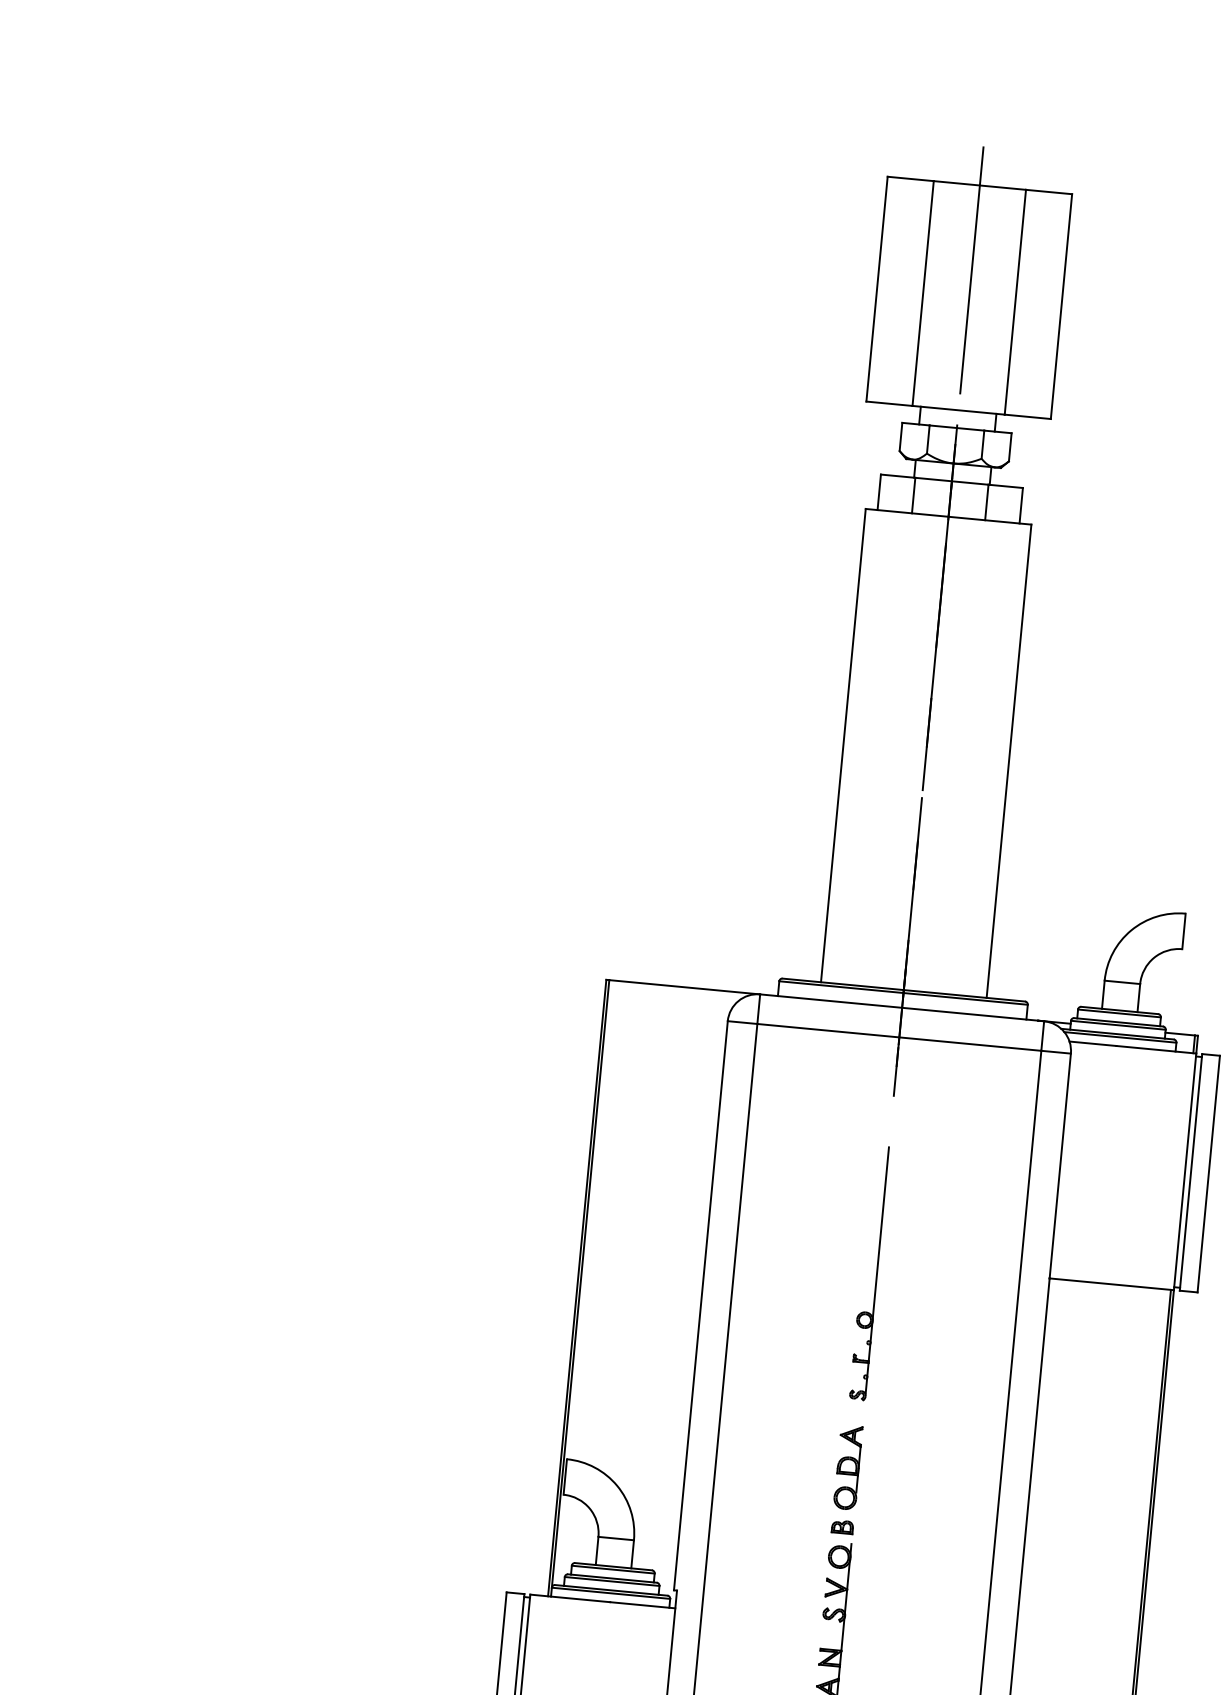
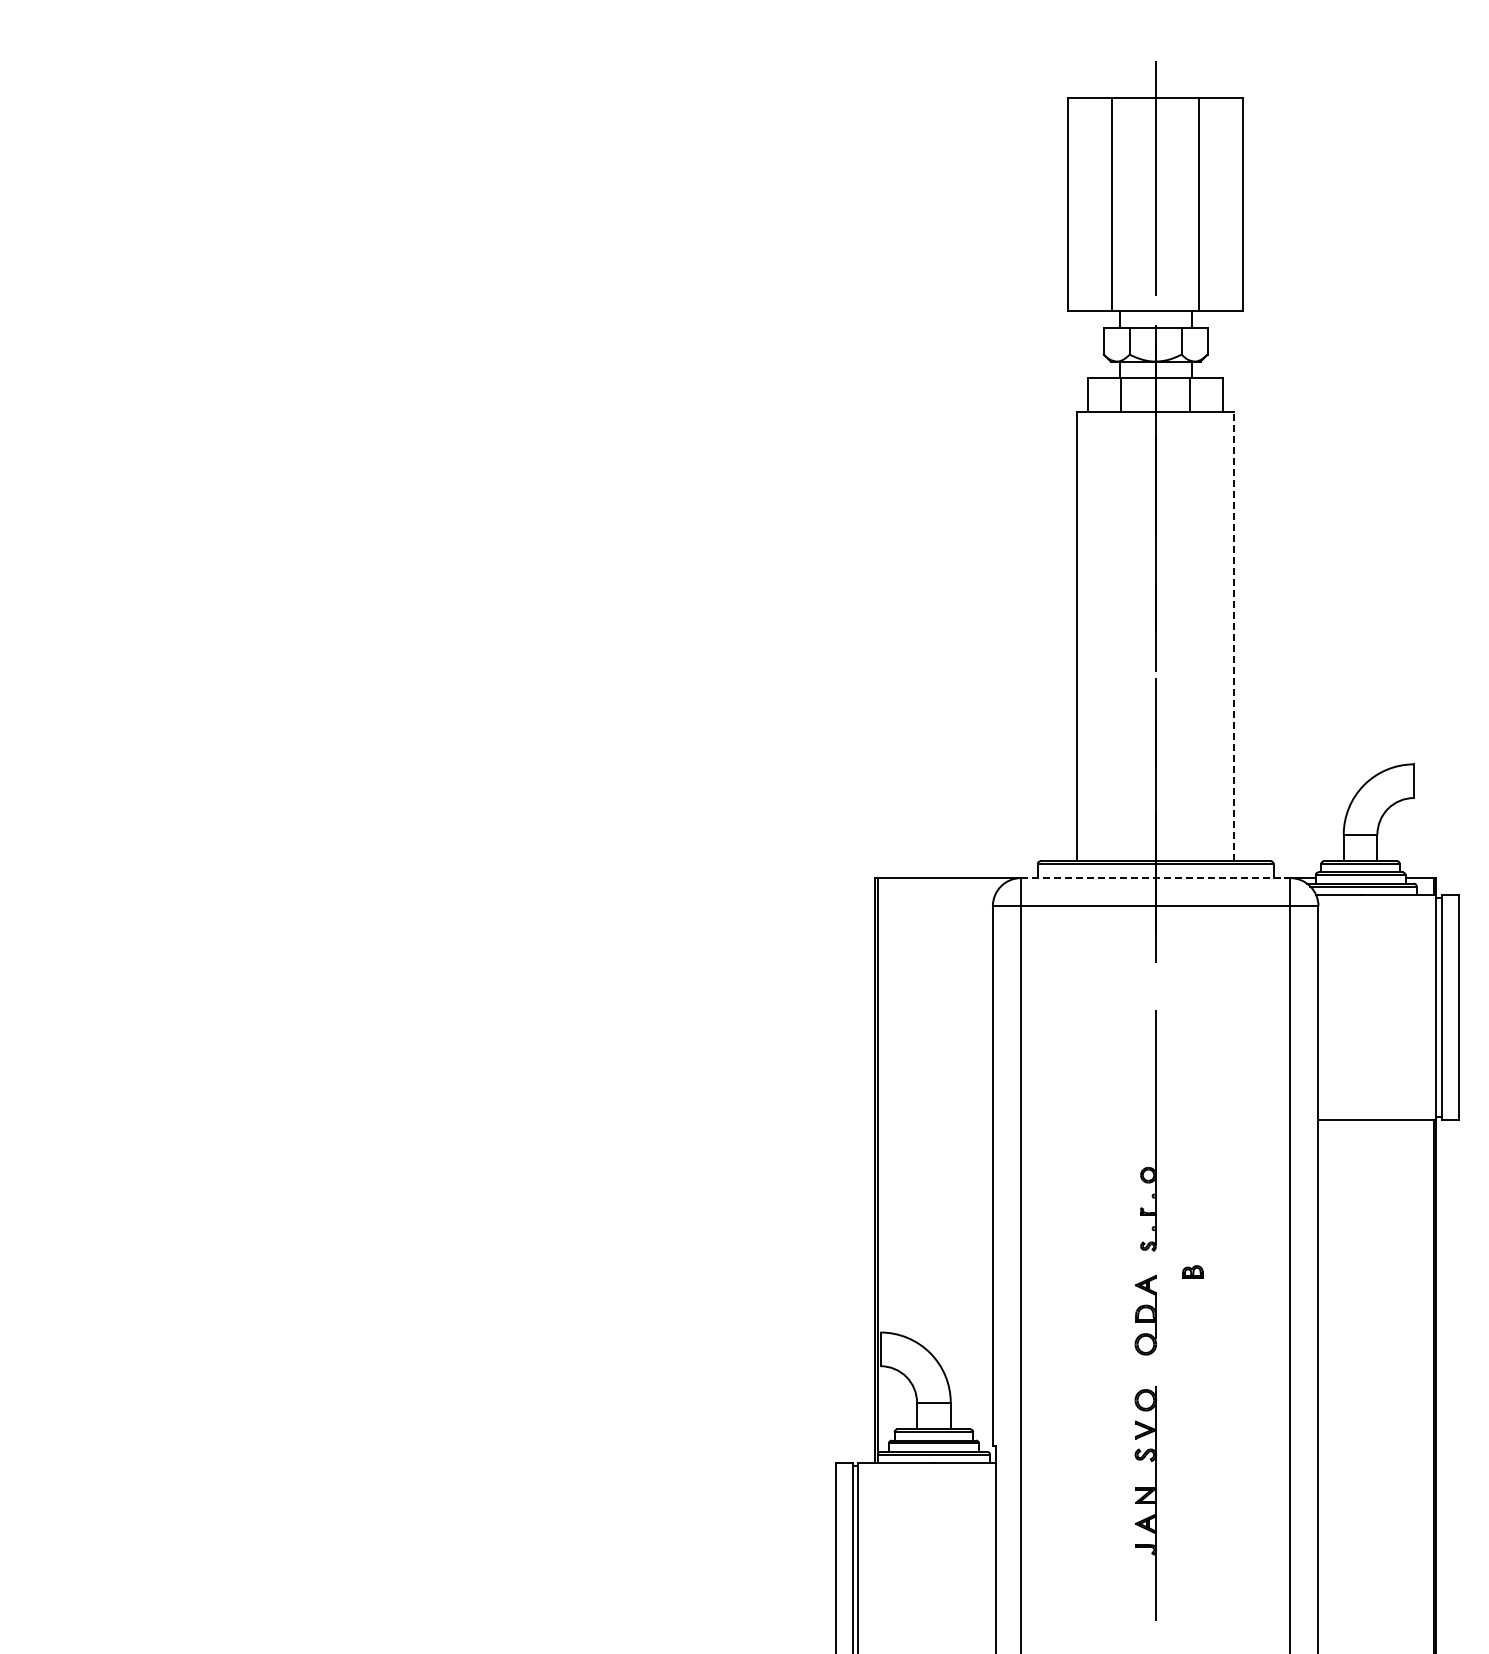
line: (1009, 761) -> (1234, 636), solid -> dashed
line: (898, 1007) -> (1152, 878), solid -> dashed
part: (842, 1526) -> (1192, 1271), moved

